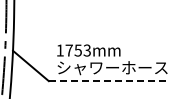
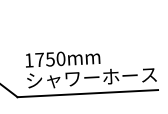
text: (86, 50) -> (60, 58), 1753mm -> 1750mm
line: (108, 81) -> (87, 94), dashed -> solid

